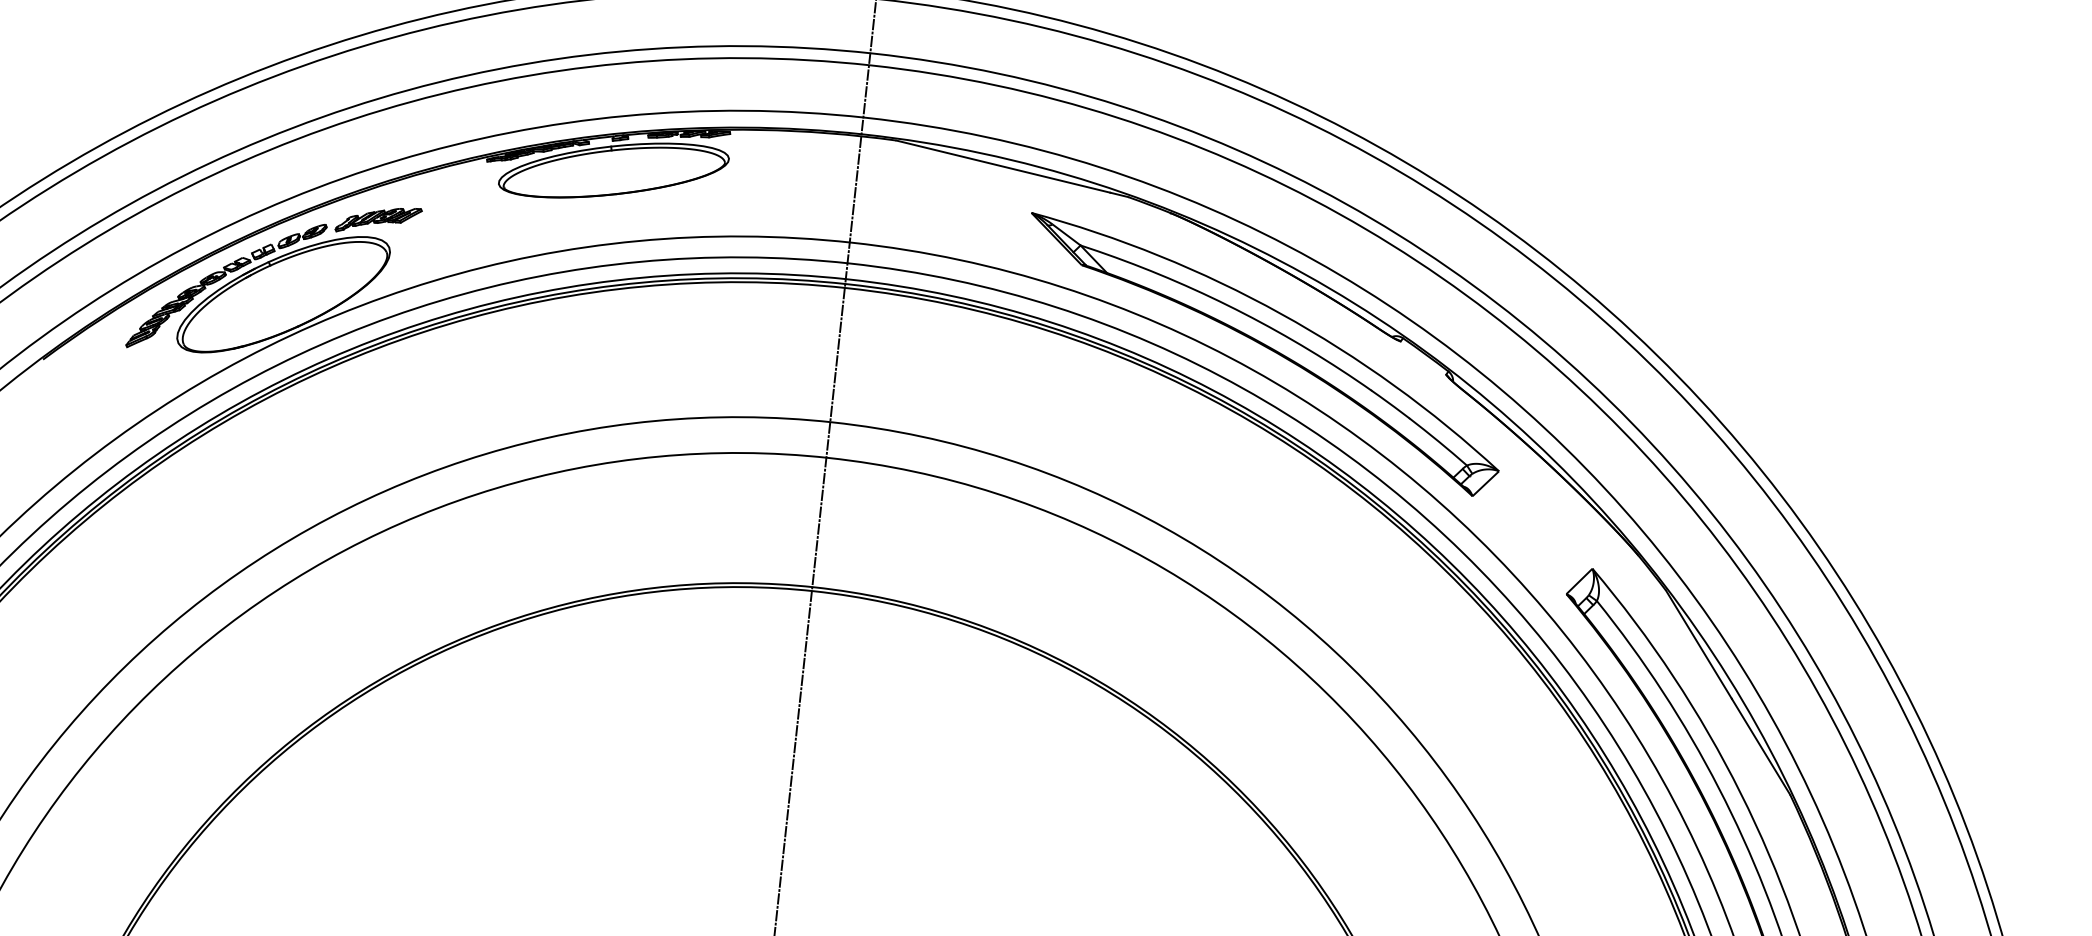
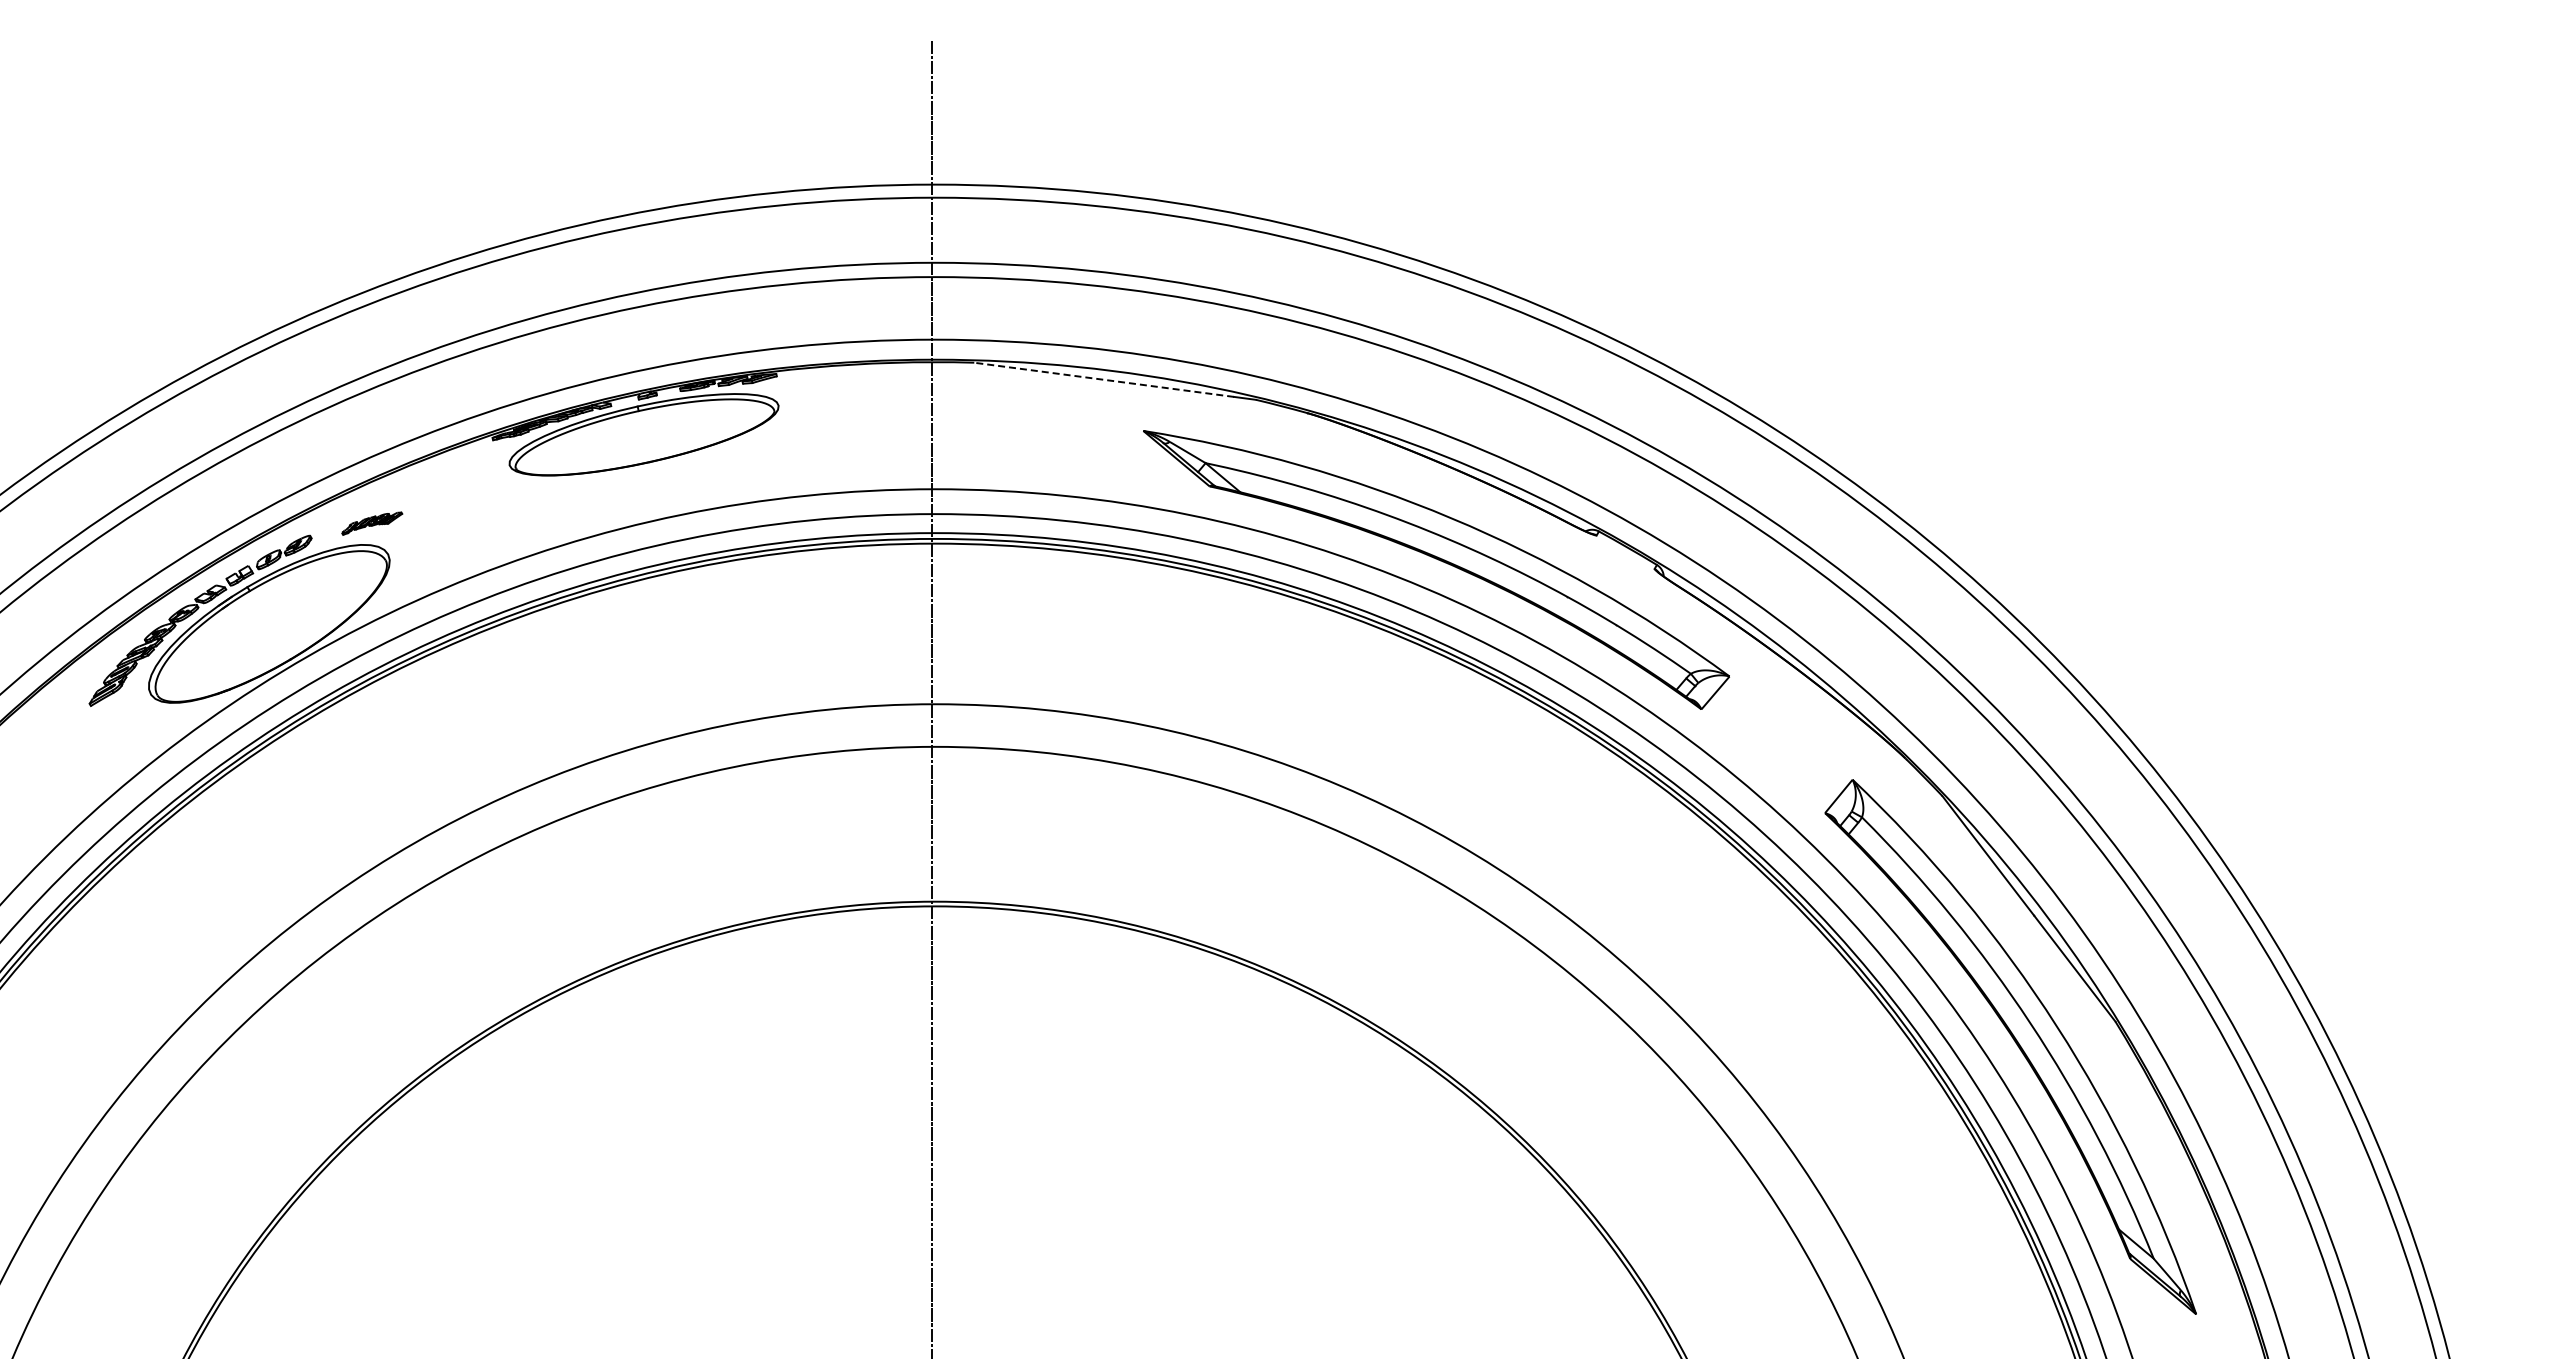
line: (1002, 166) -> (1103, 379), solid -> dashed
part: (378, 220) -> (372, 523), size x0.6

